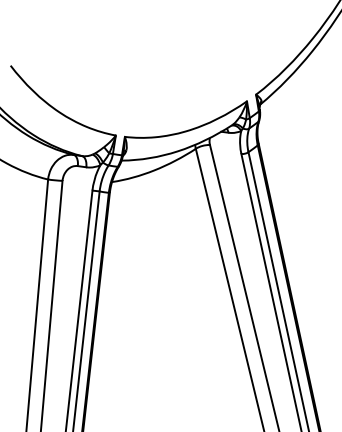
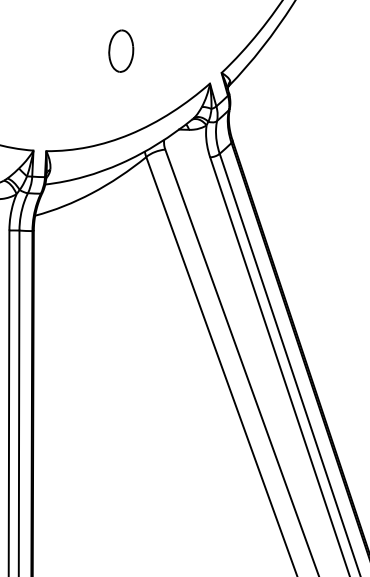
part: (185, 70) -> (120, 50), added

